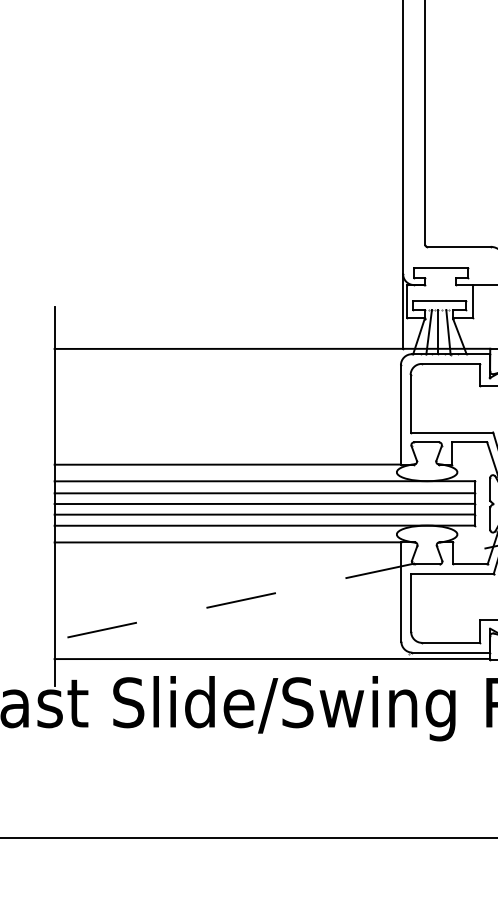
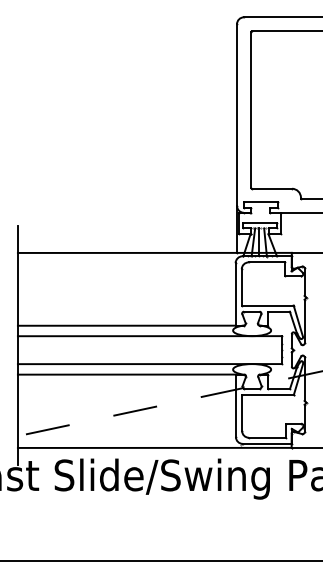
line: (263, 492) -> (149, 343), removed
line: (263, 504) -> (149, 350), removed
line: (263, 515) -> (149, 357), removed

